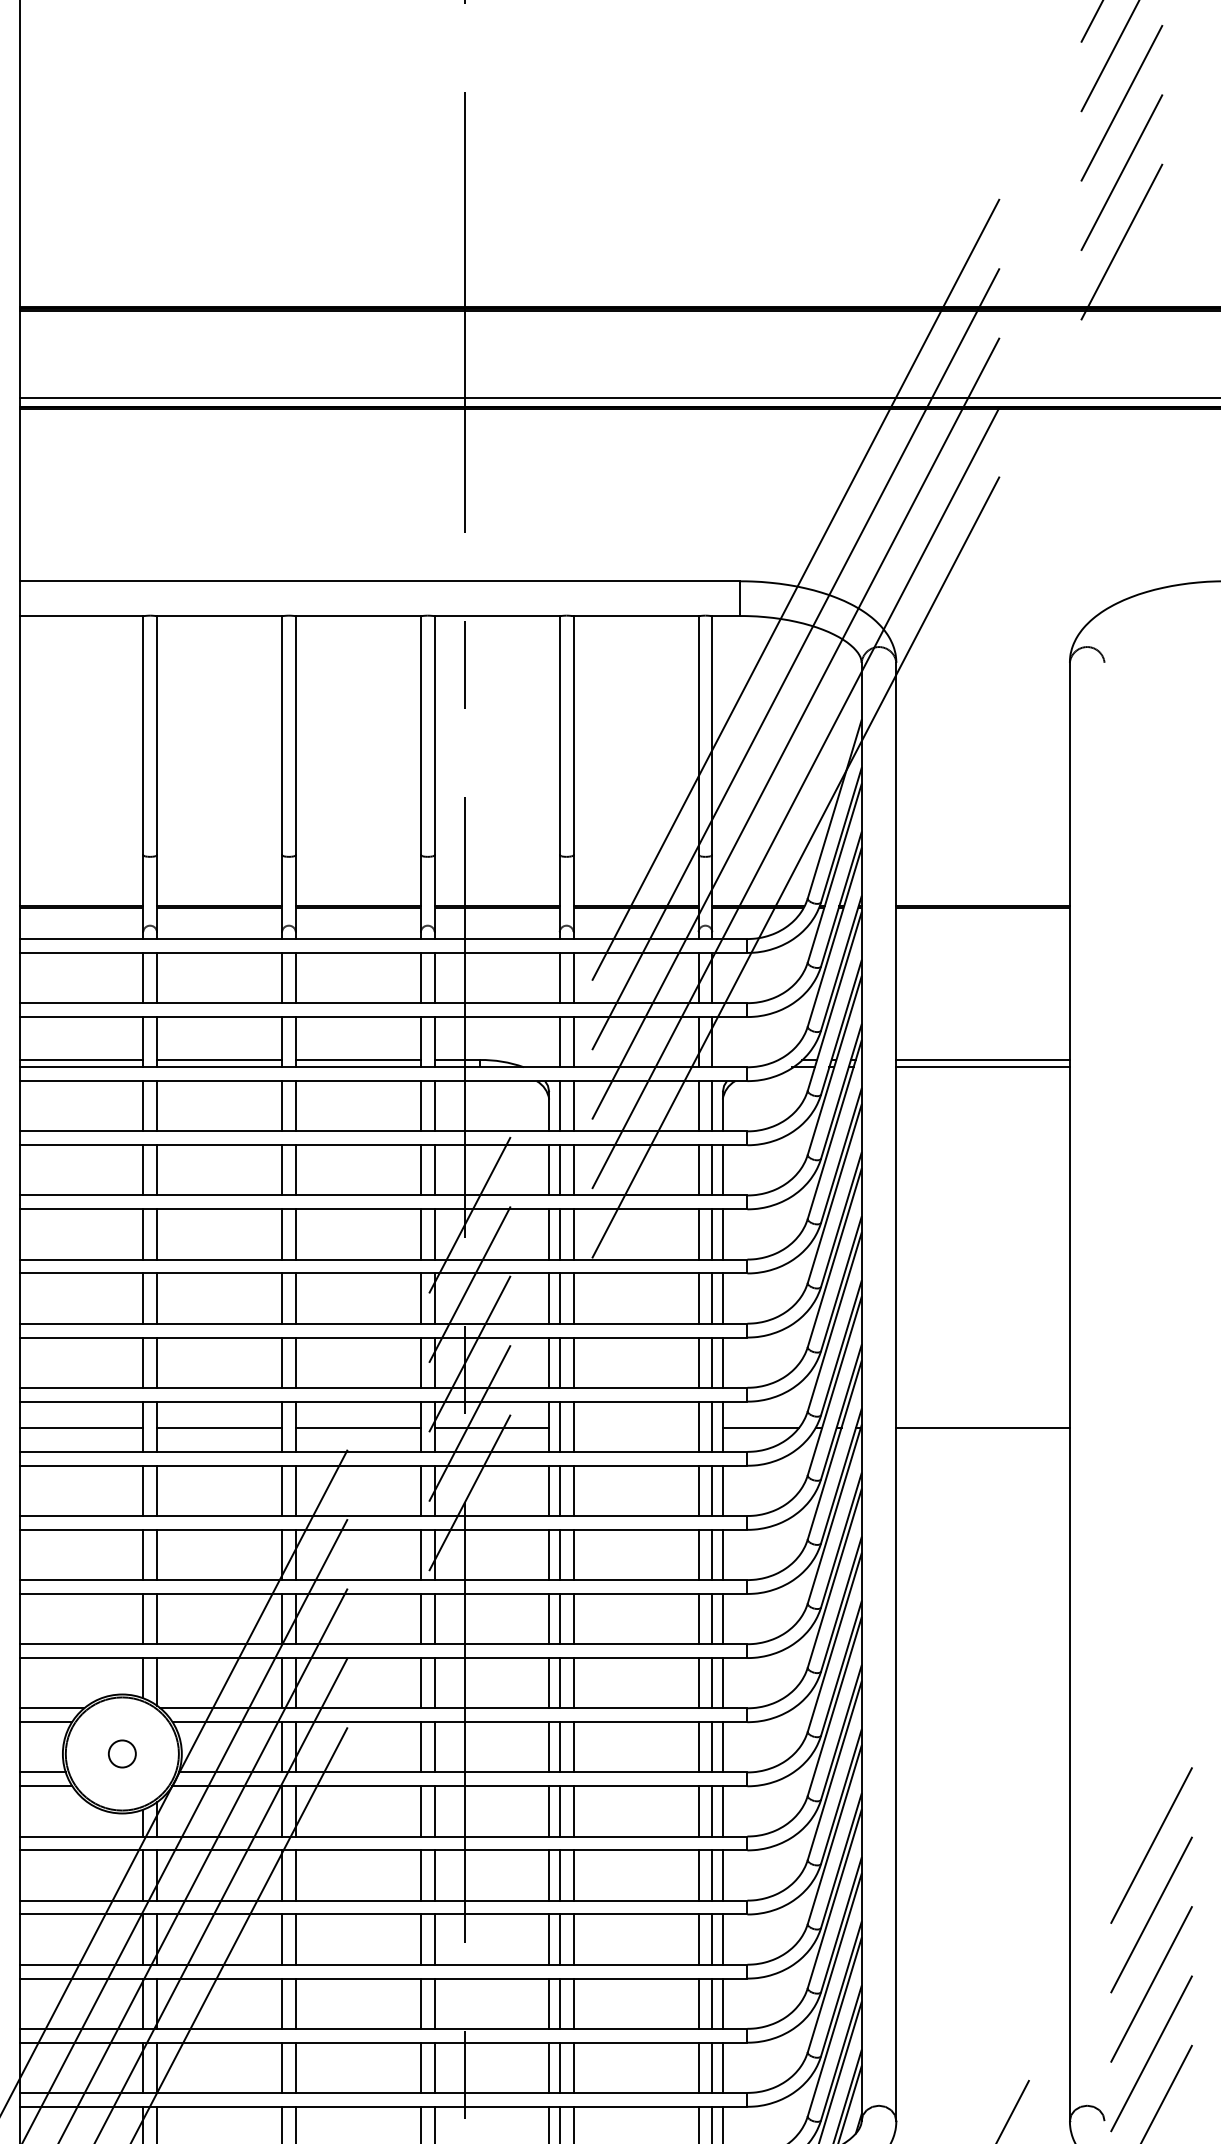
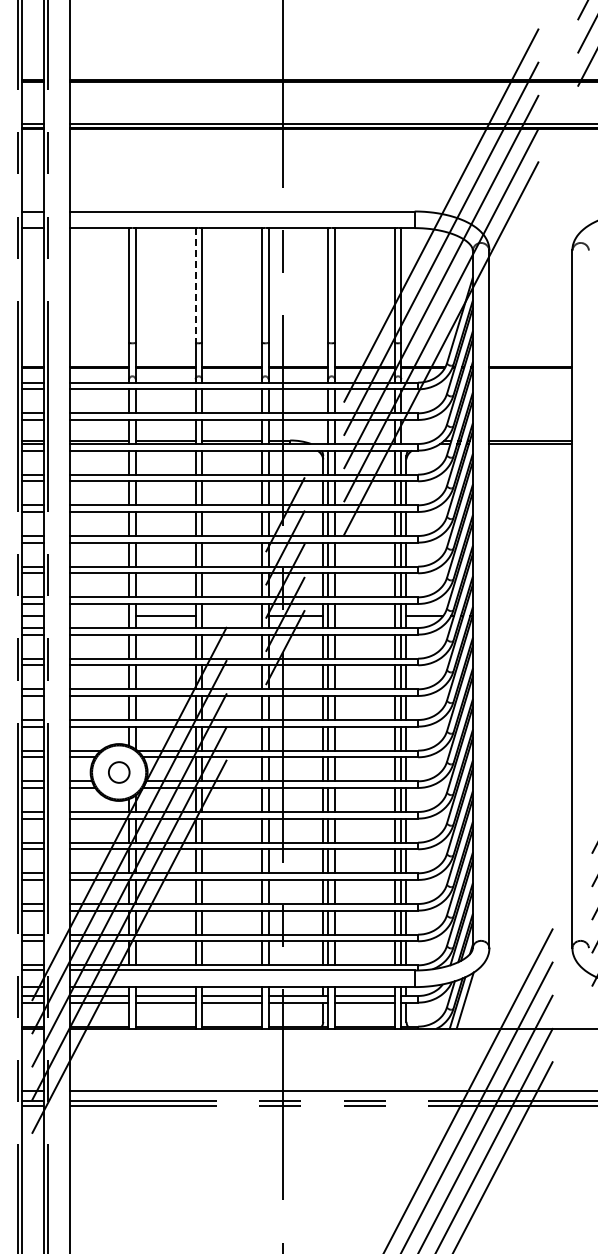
line: (281, 735) -> (195, 285), solid -> dashed
line: (81, 1427) -> (99, 616), removed
line: (357, 1427) -> (231, 616), removed
line: (982, 1427) -> (530, 616), removed
circle: (121, 1753) -> (118, 772), size x1.6

